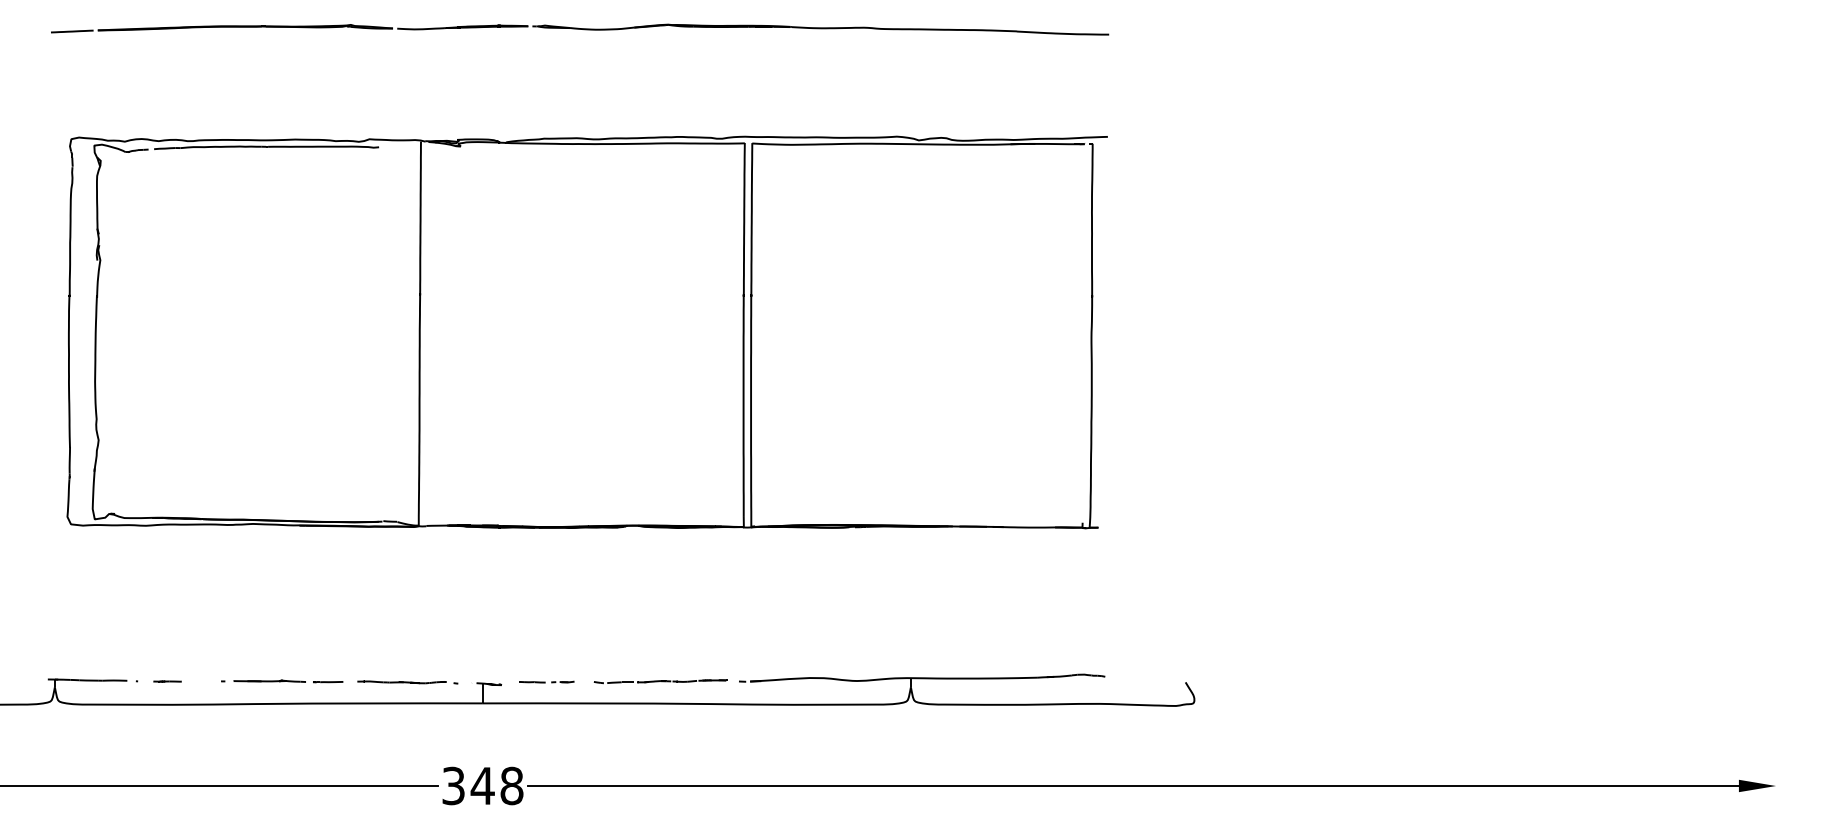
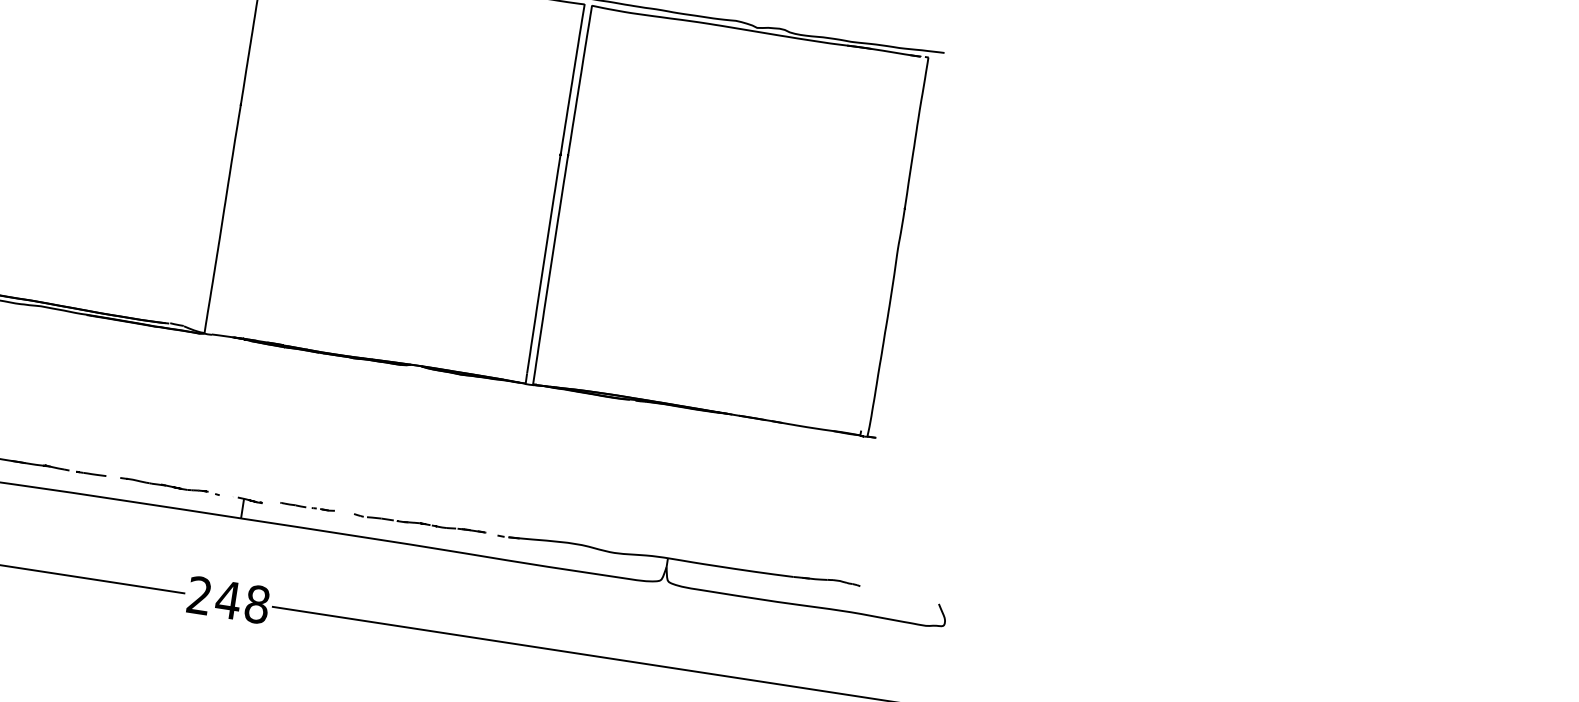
text: (453, 786) -> (199, 596), 348 -> 248

